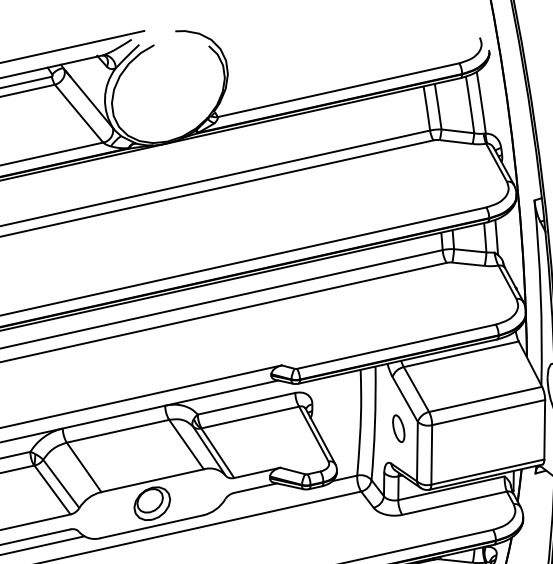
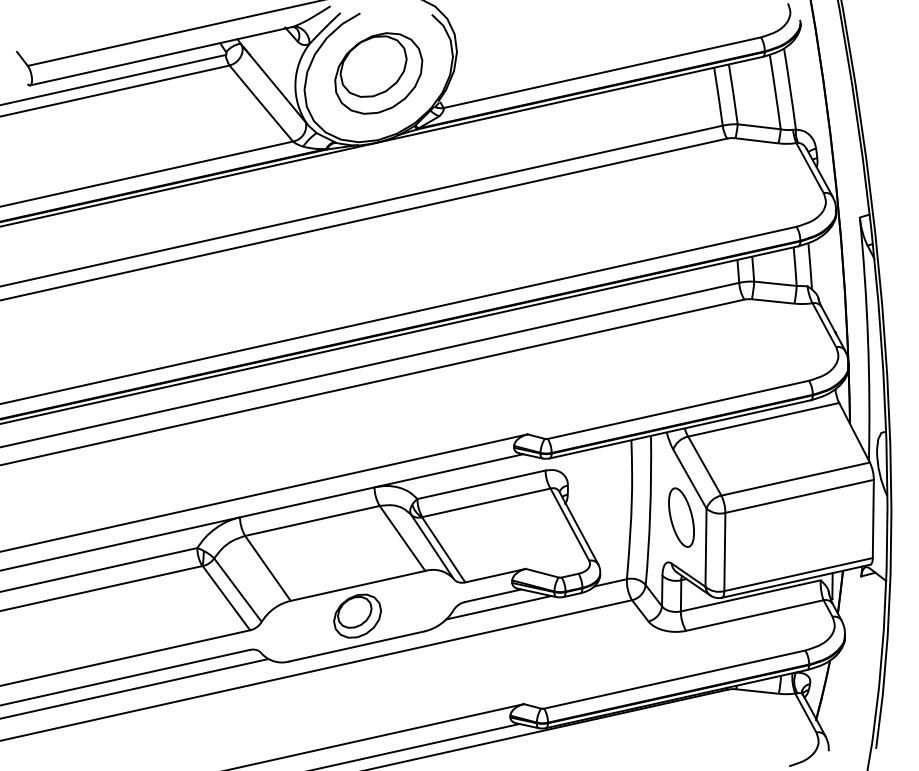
part: (168, 90) -> (378, 73), added
part: (398, 428) -> (681, 517), size x1.67
line: (259, 497) -> (498, 607), added

